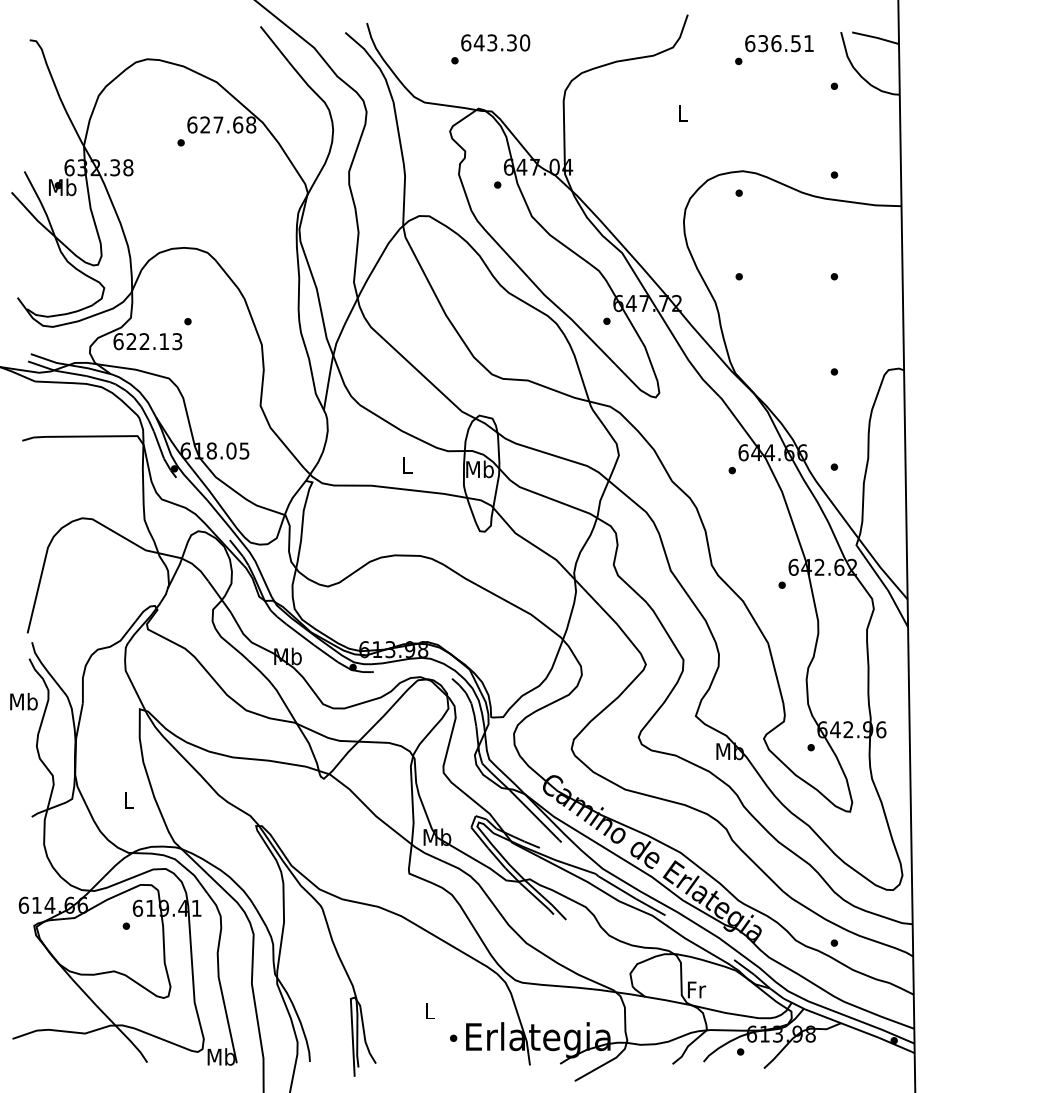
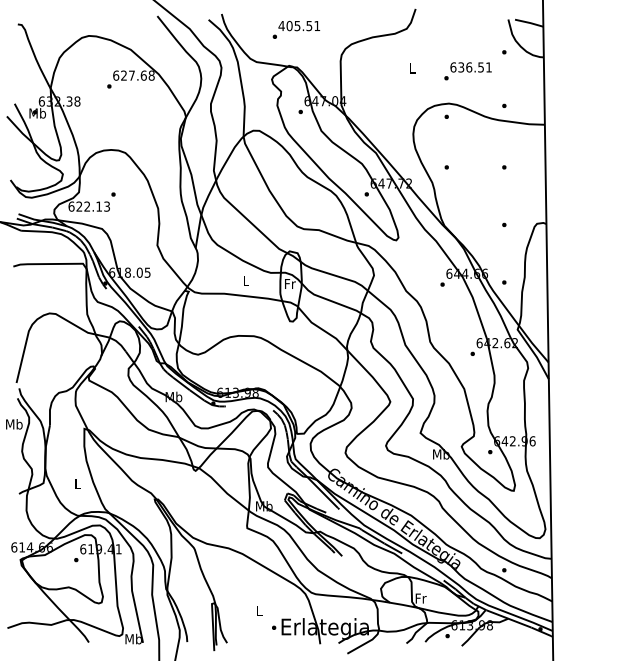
text: (495, 41) -> (299, 25), 643.30 -> 405.51
text: (773, 50) -> (467, 71), moved
text: (479, 468) -> (289, 283), Mb -> Fr

